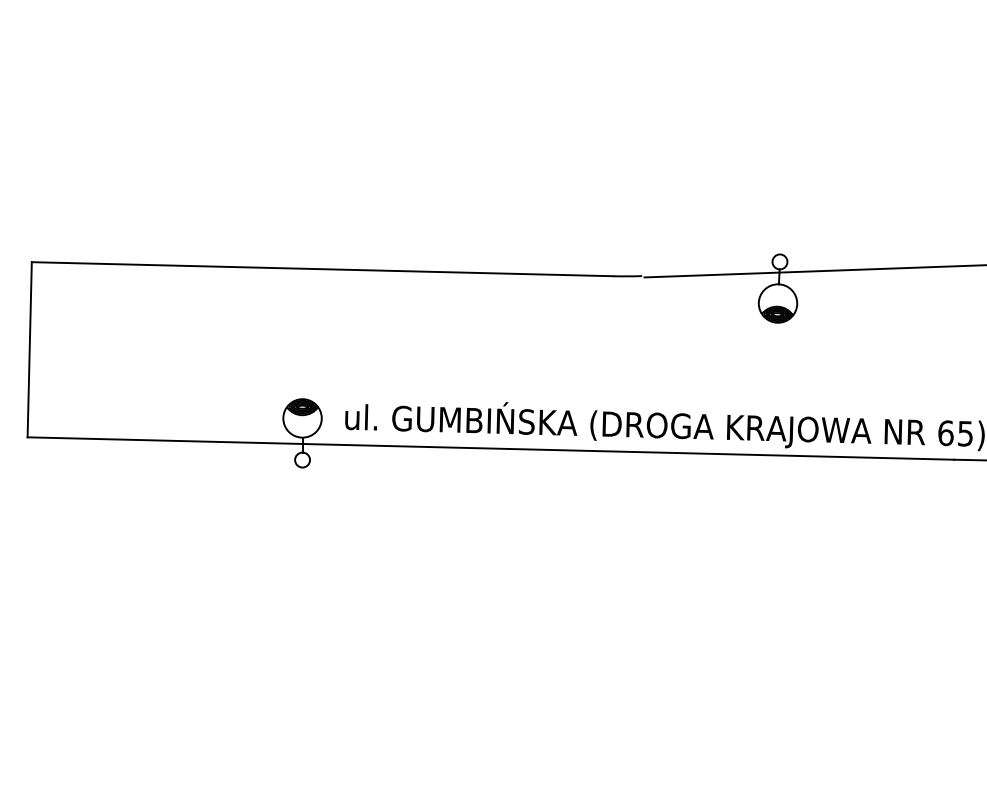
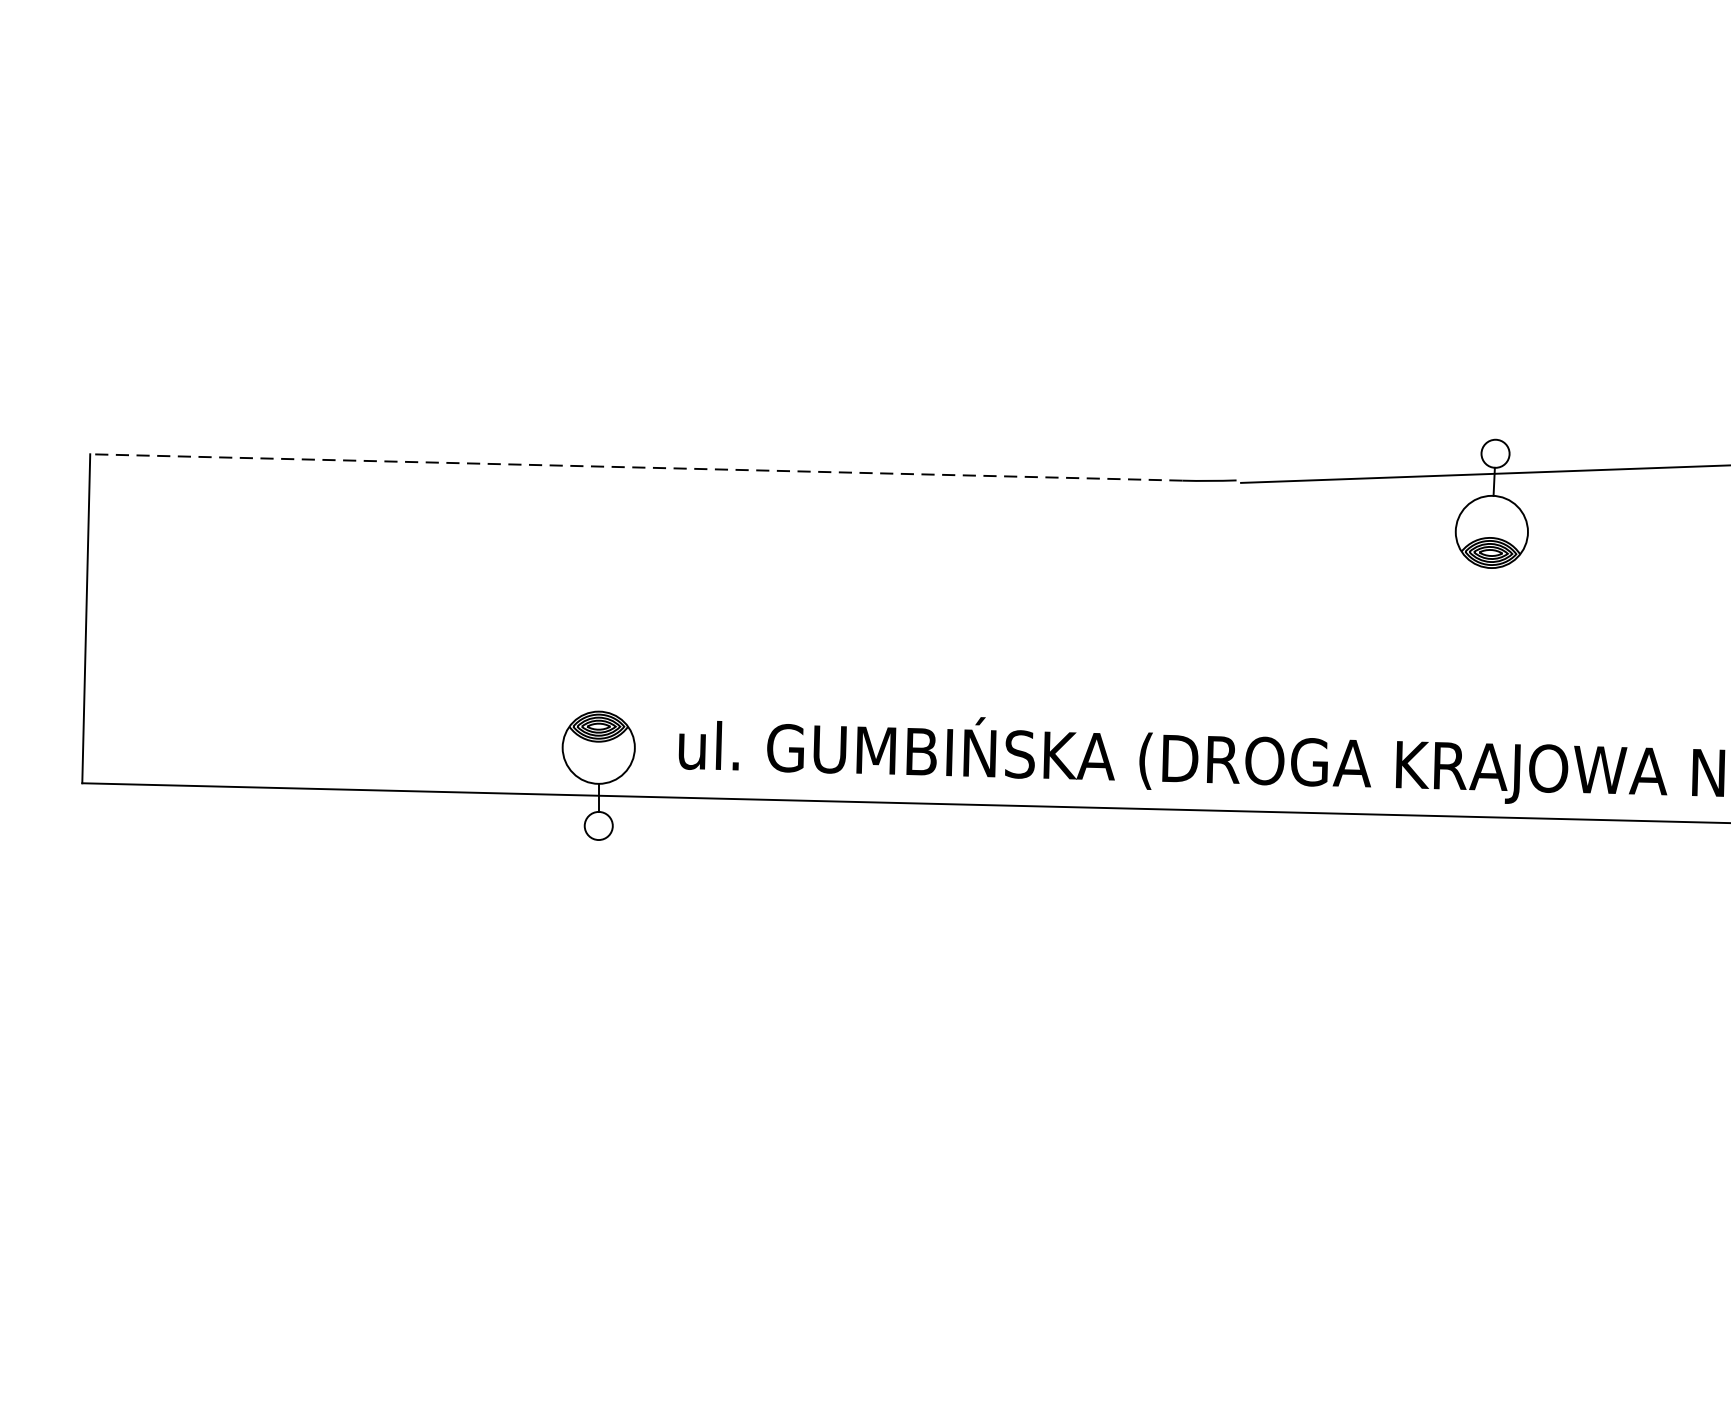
line: (322, 269) -> (636, 468), solid -> dashed

